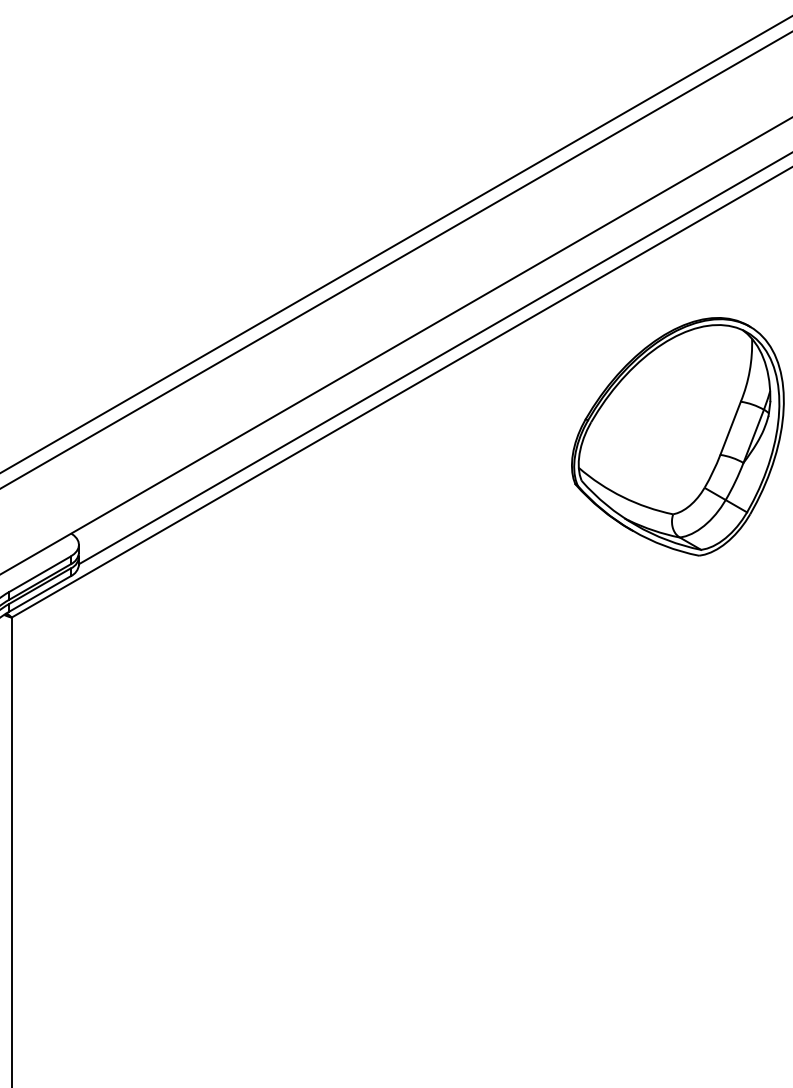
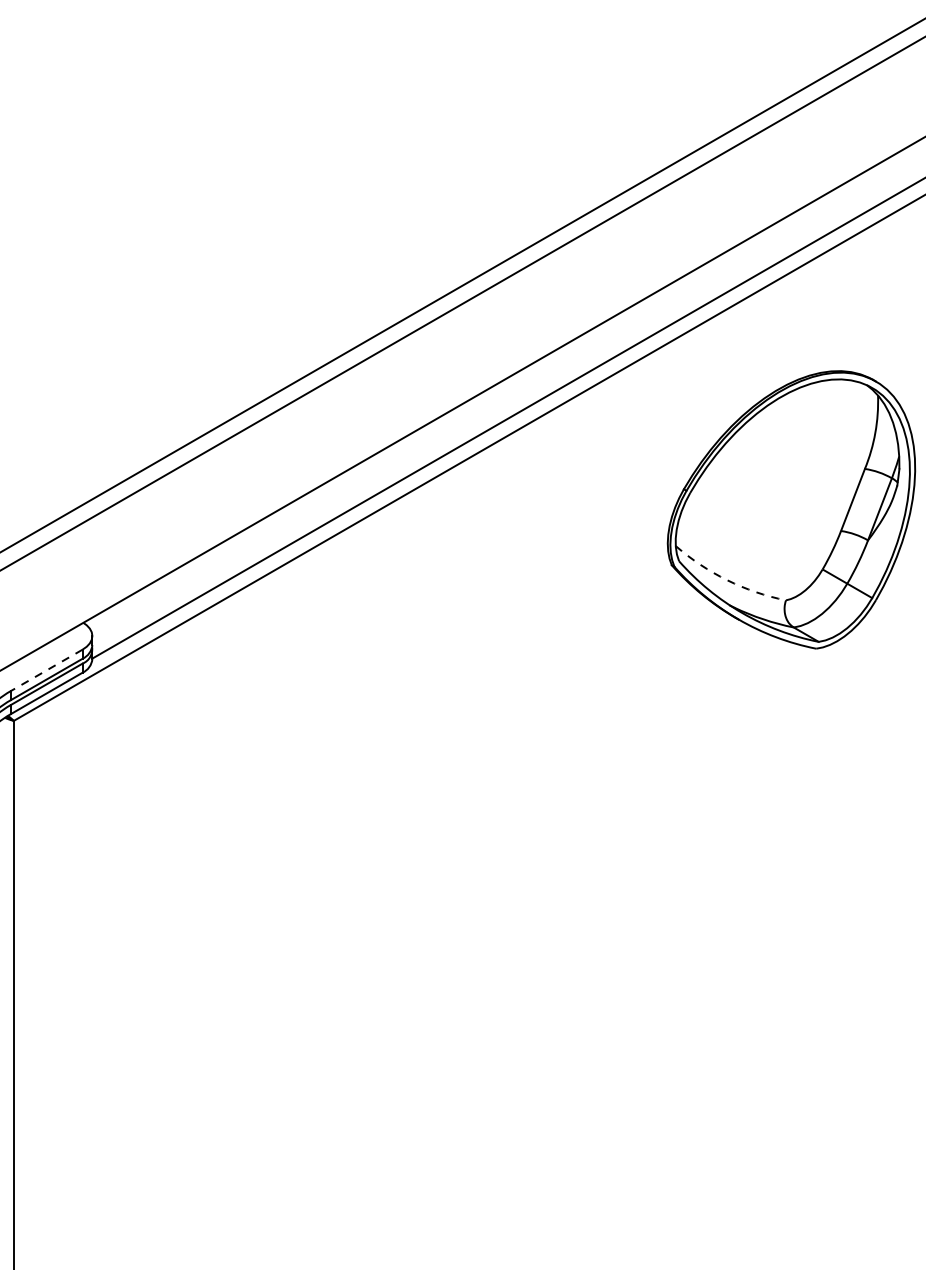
arc: (623, 497) -> (727, 580), solid -> dashed
line: (39, 574) -> (46, 670), solid -> dashed

